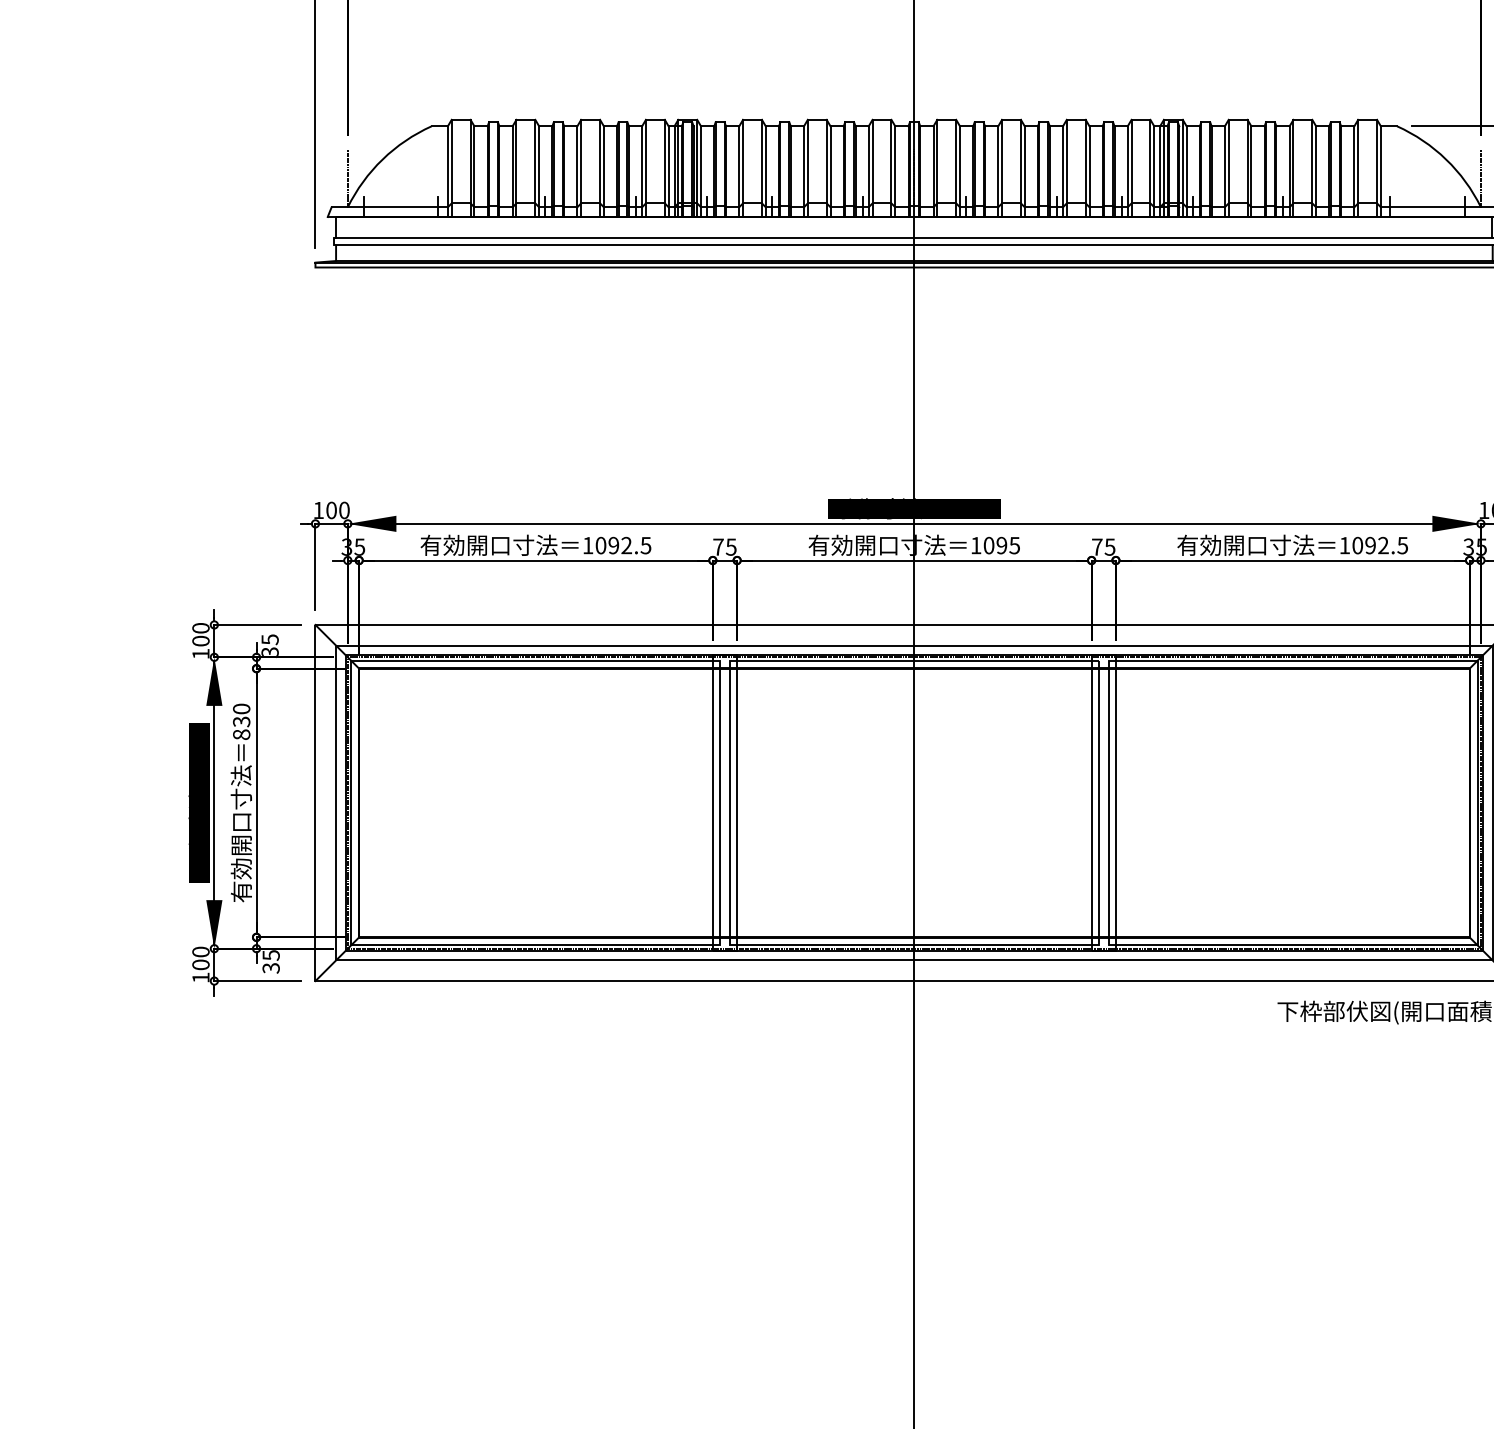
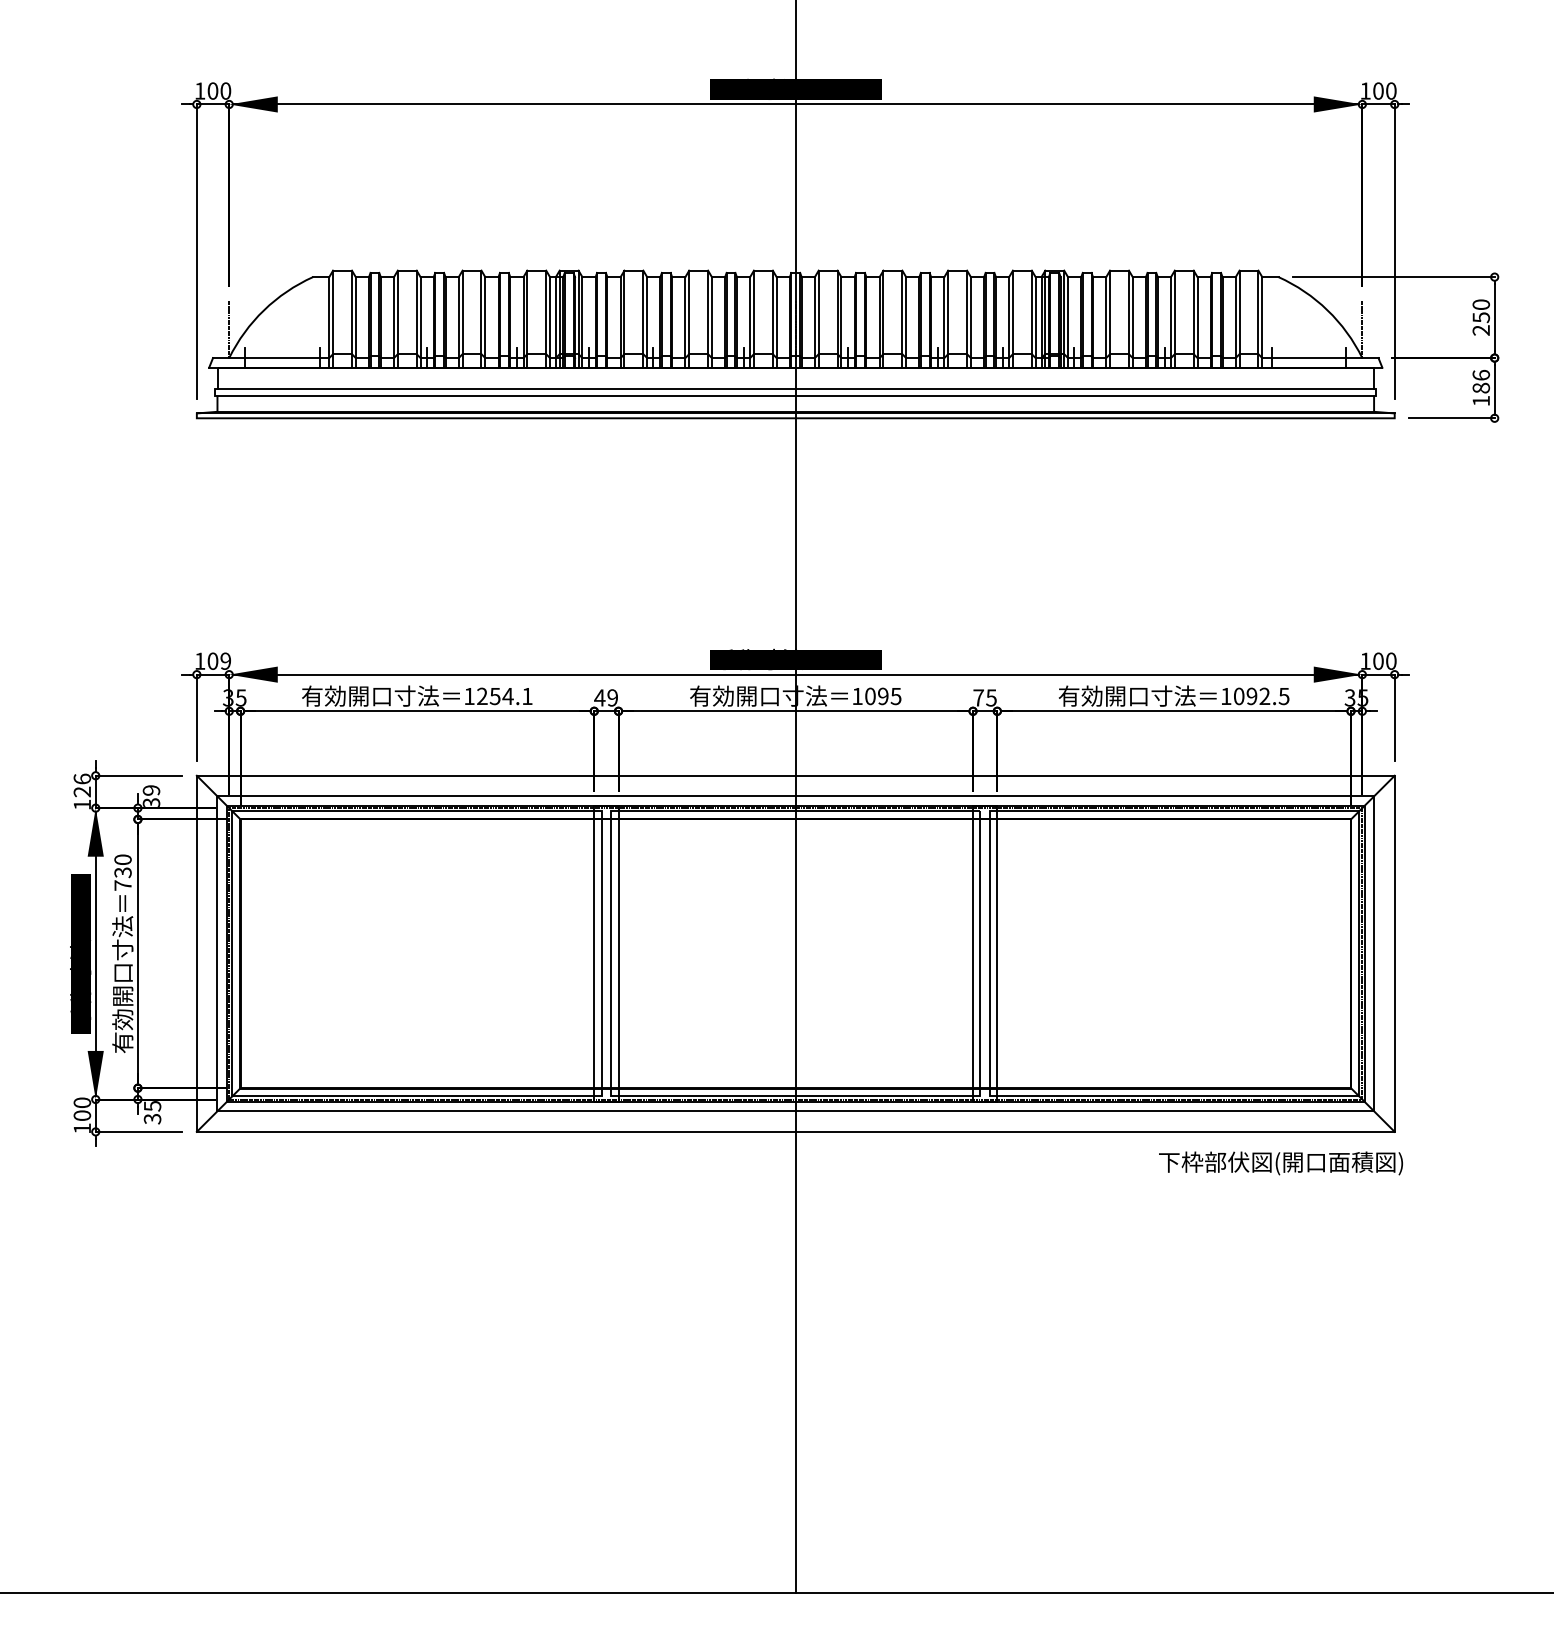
text: (344, 509) -> (225, 660), 100 -> 109
text: (623, 545) -> (504, 696), 1092.5 -> 1254.1
text: (724, 546) -> (605, 697), 75 -> 49
text: (201, 634) -> (82, 785), 100 -> 126
text: (270, 639) -> (151, 790), 35 -> 39
text: (241, 734) -> (122, 885), 830 -> 730

